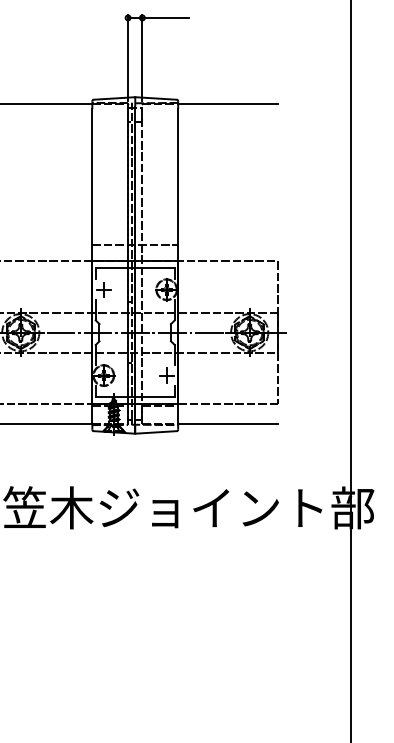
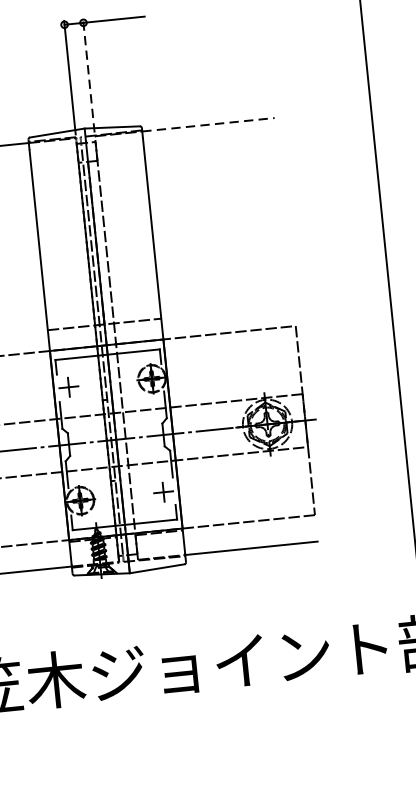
line: (142, 58) -> (89, 76), solid -> dashed
line: (228, 103) -> (208, 124), solid -> dashed

